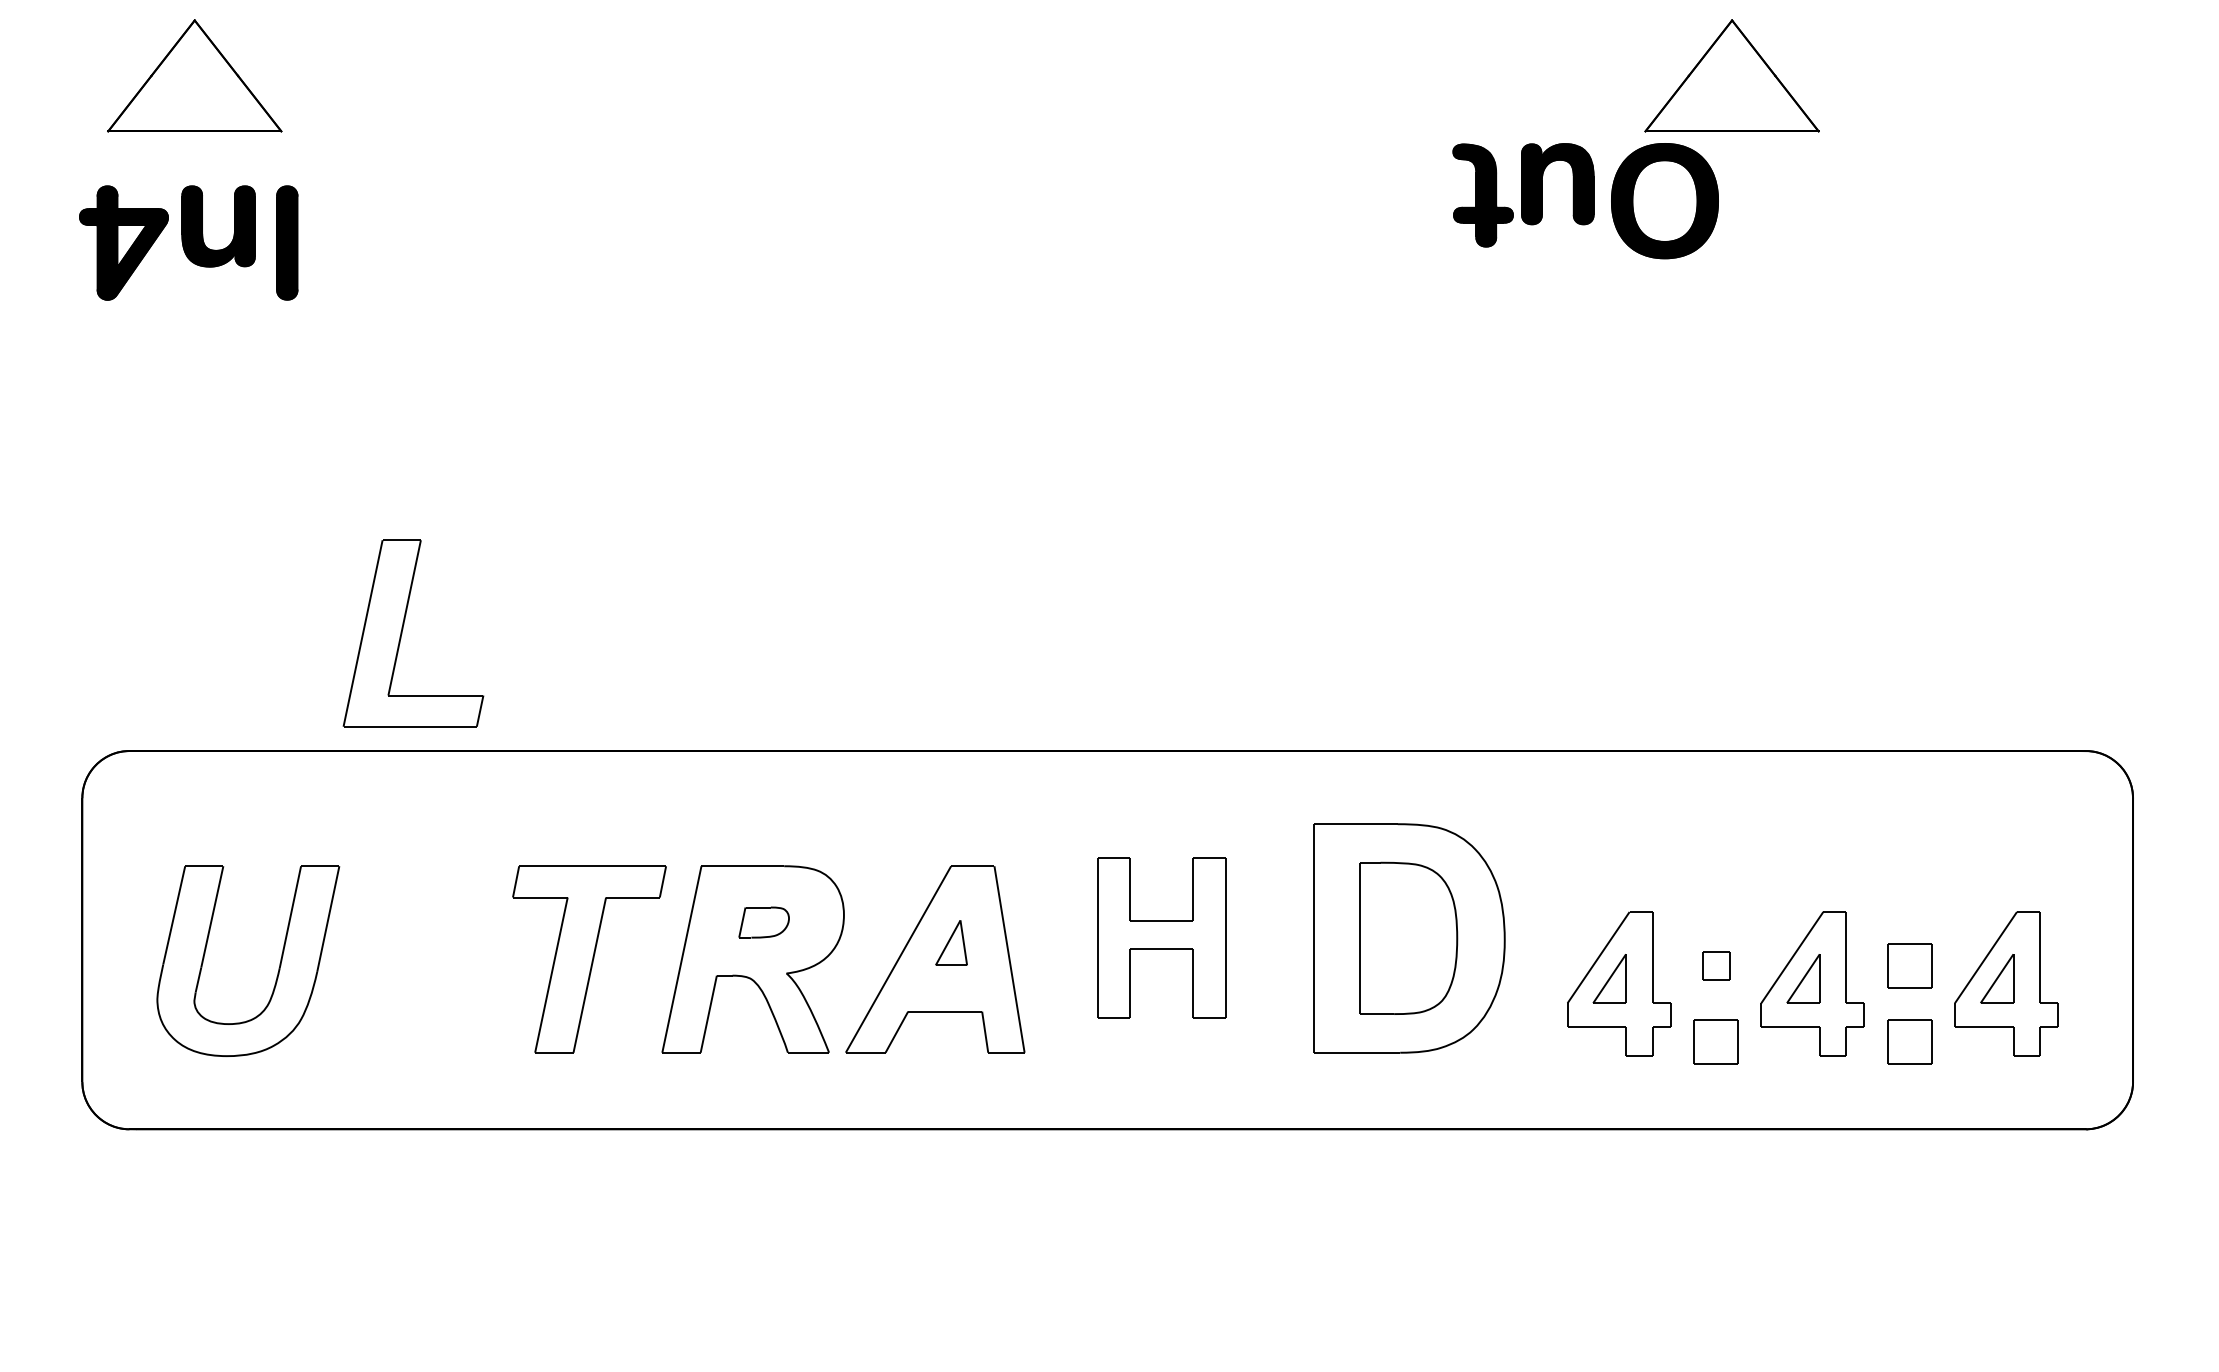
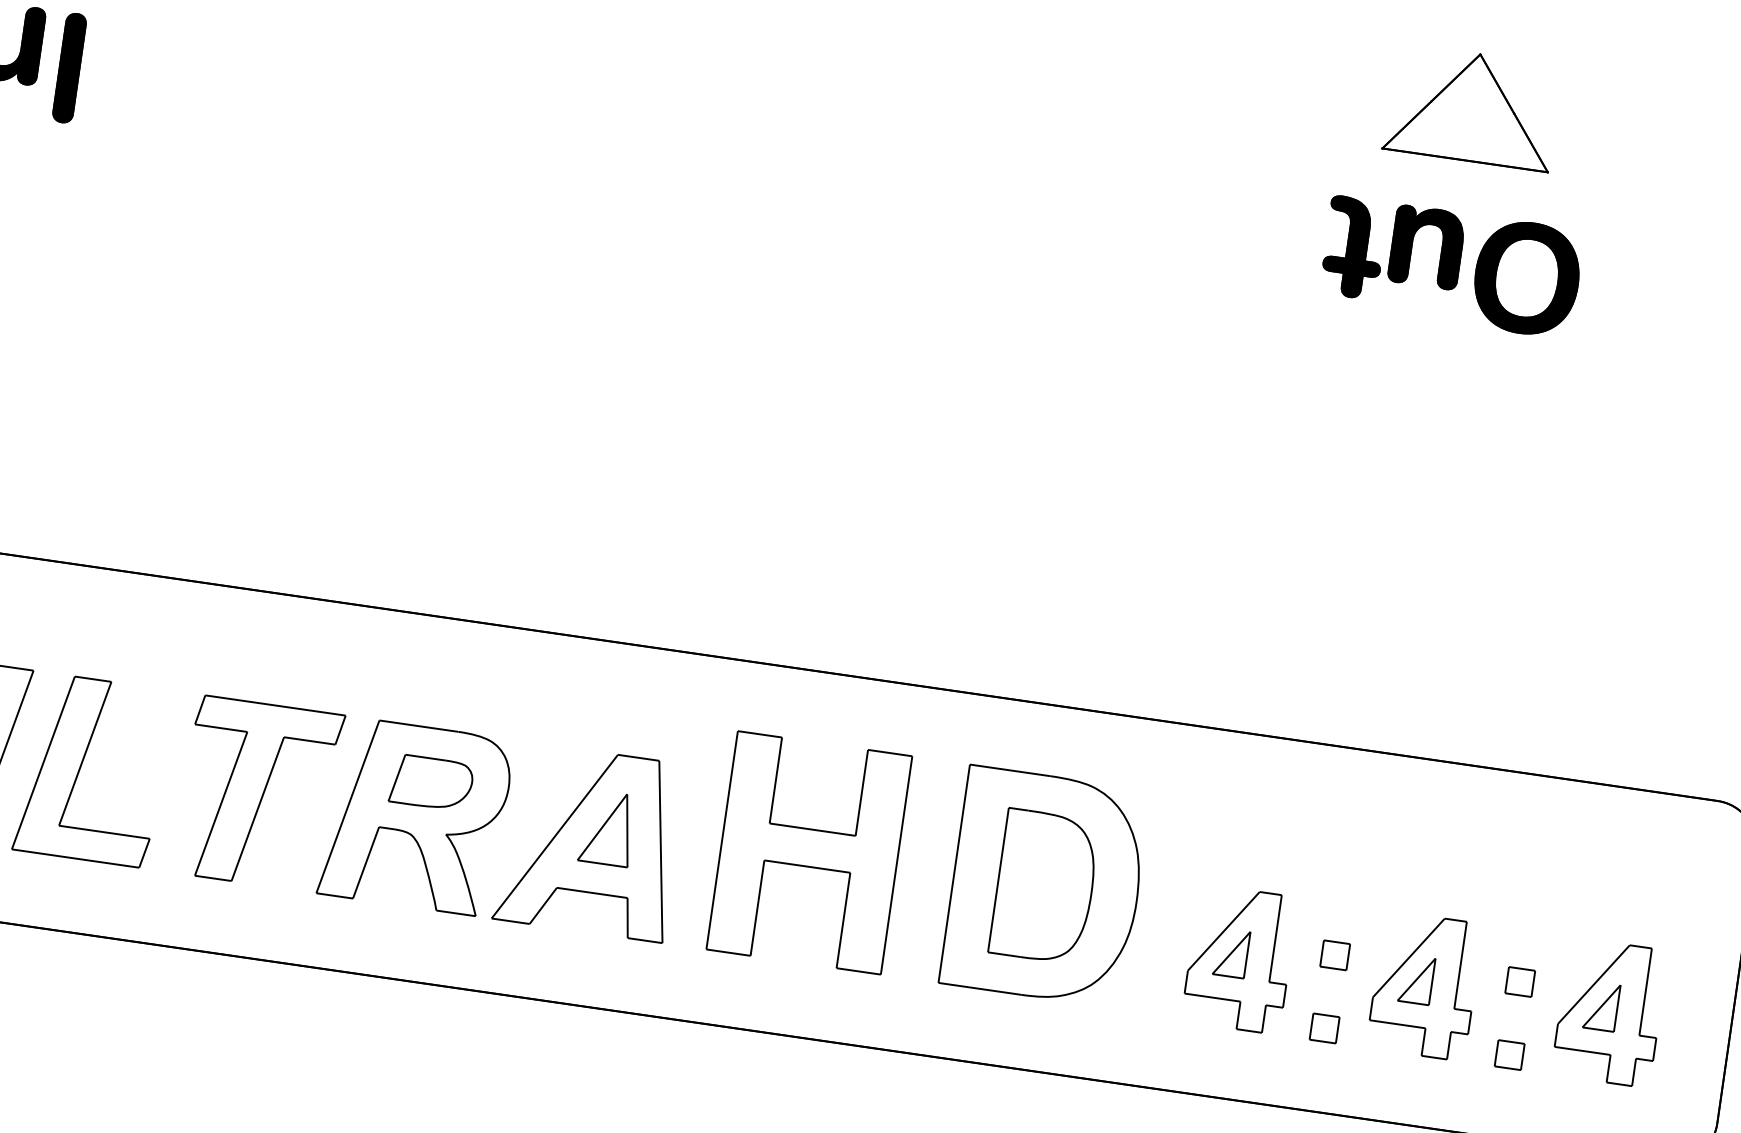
part: (1585, 201) -> (1451, 267), moved
part: (403, 629) -> (82, 764), moved
part: (763, 922) -> (430, 782), size x1.67
part: (1161, 938) -> (808, 852), size x1.43
part: (951, 942) -> (607, 827), size x1.67
part: (1909, 965) -> (1519, 981), size x0.62
part: (1716, 1042) -> (1324, 1028), size x0.62
part: (1909, 1042) -> (1509, 1055), size x0.62

